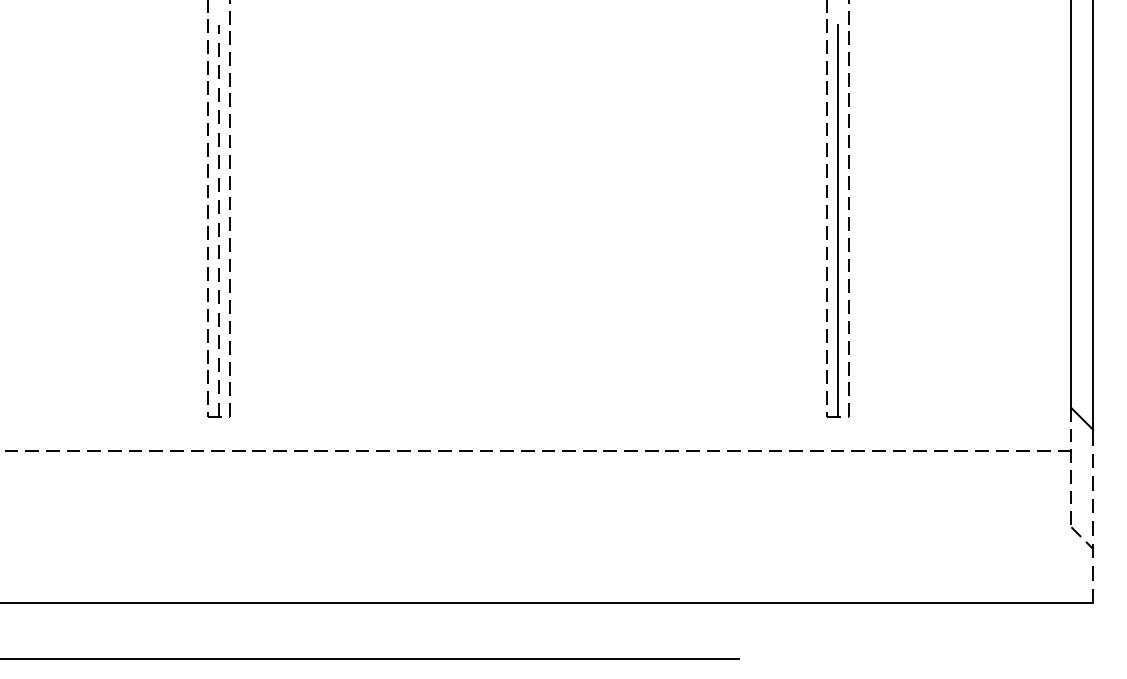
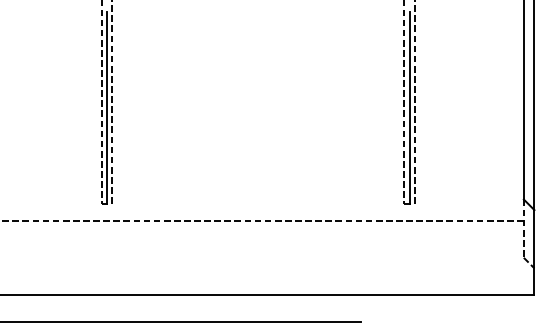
line: (217, 219) -> (106, 107), dashed -> solid
line: (1093, 516) -> (534, 252), dashed -> solid

